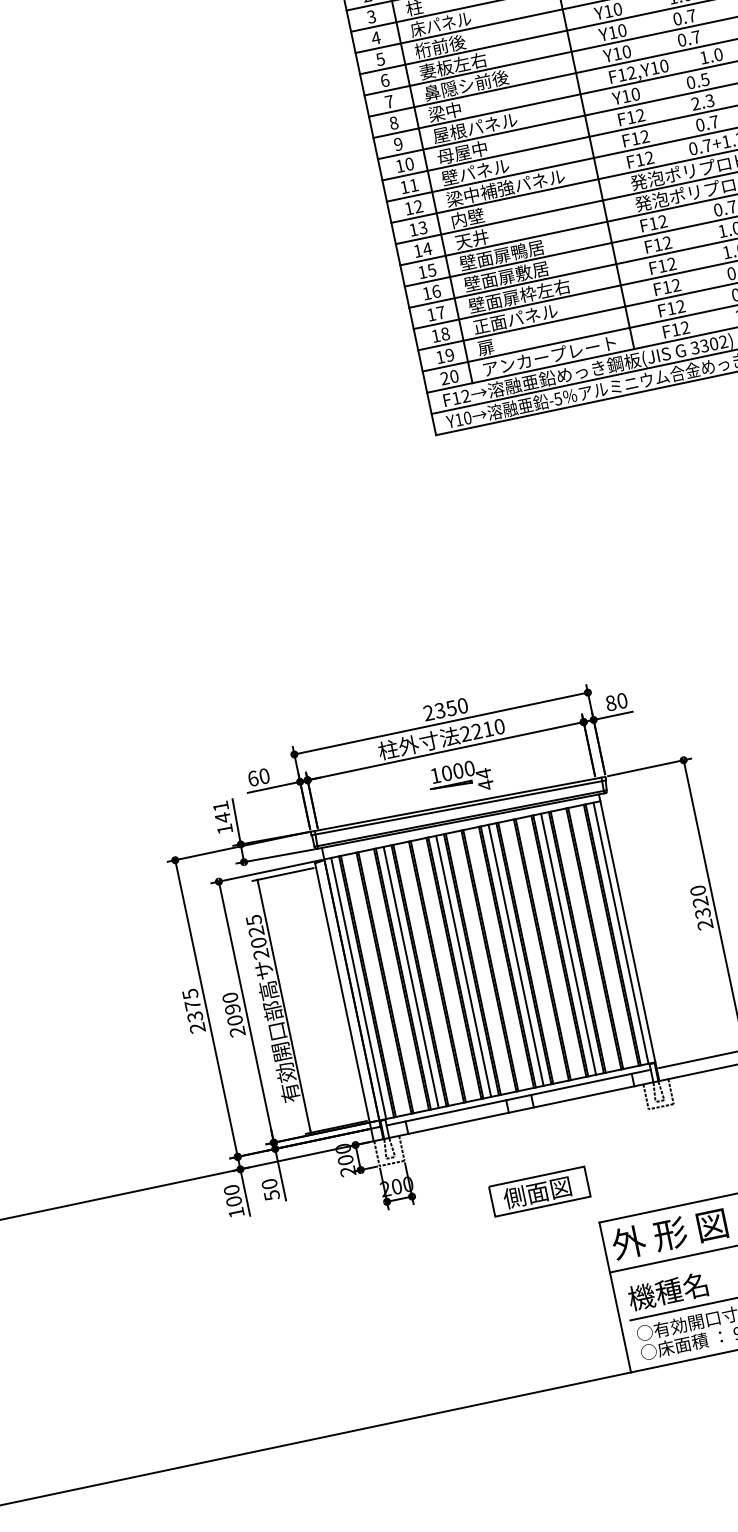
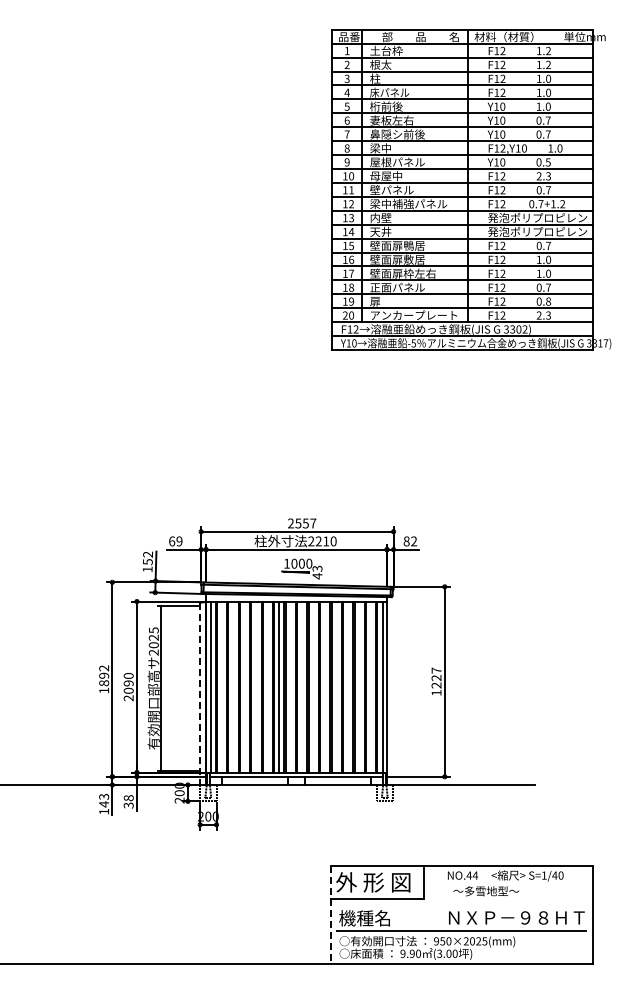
text: (622, 700) -> (414, 541), 80 -> 82
text: (450, 708) -> (305, 523), 2350 -> 2557
text: (483, 773) -> (317, 568), 44 -> 43
text: (264, 776) -> (179, 541), 60 -> 69
text: (221, 812) -> (147, 558), 141 -> 152
text: (701, 907) -> (436, 681), 2320 -> 1227
line: (568, 943) -> (348, 686), removed
line: (515, 954) -> (313, 686), removed
line: (410, 976) -> (244, 686), removed
line: (344, 1003) -> (199, 694), solid -> dashed
text: (194, 1010) -> (104, 679), 2375 -> 1892
text: (270, 1189) -> (128, 801), 50 -> 38
part: (539, 1191) -> (297, 838), removed
text: (233, 1195) -> (104, 800), 100 -> 143
line: (615, 1298) -> (330, 915), solid -> dashed

